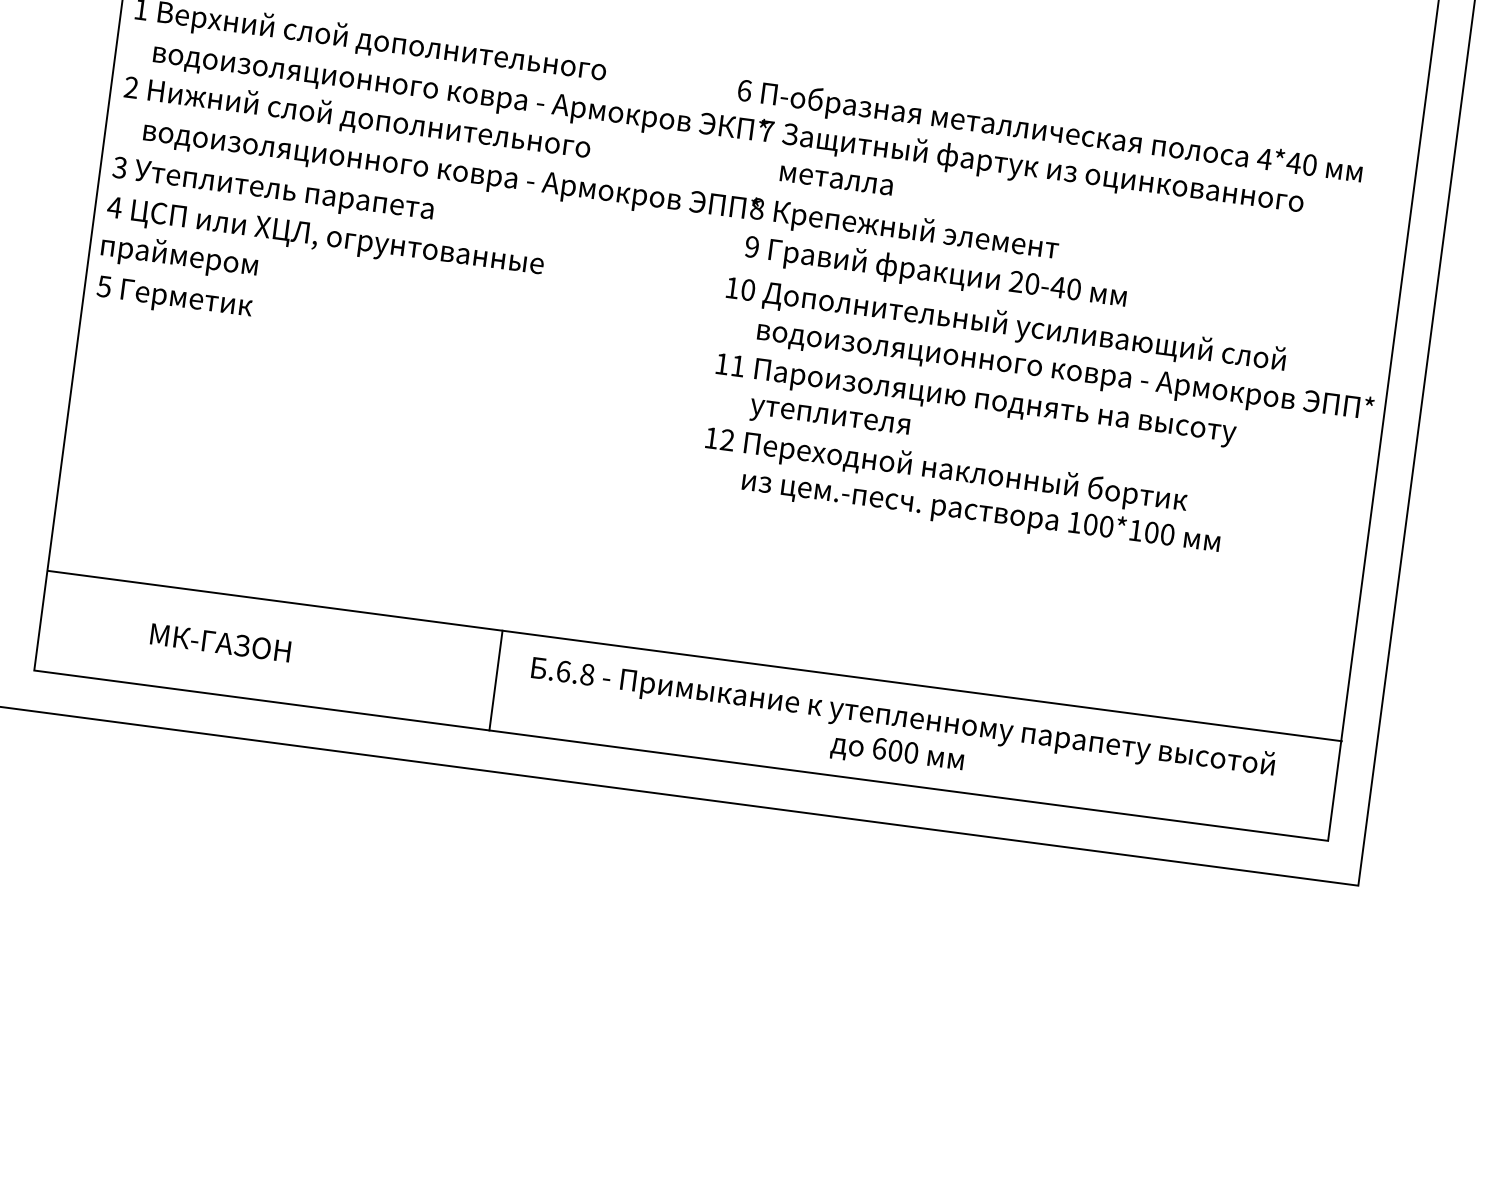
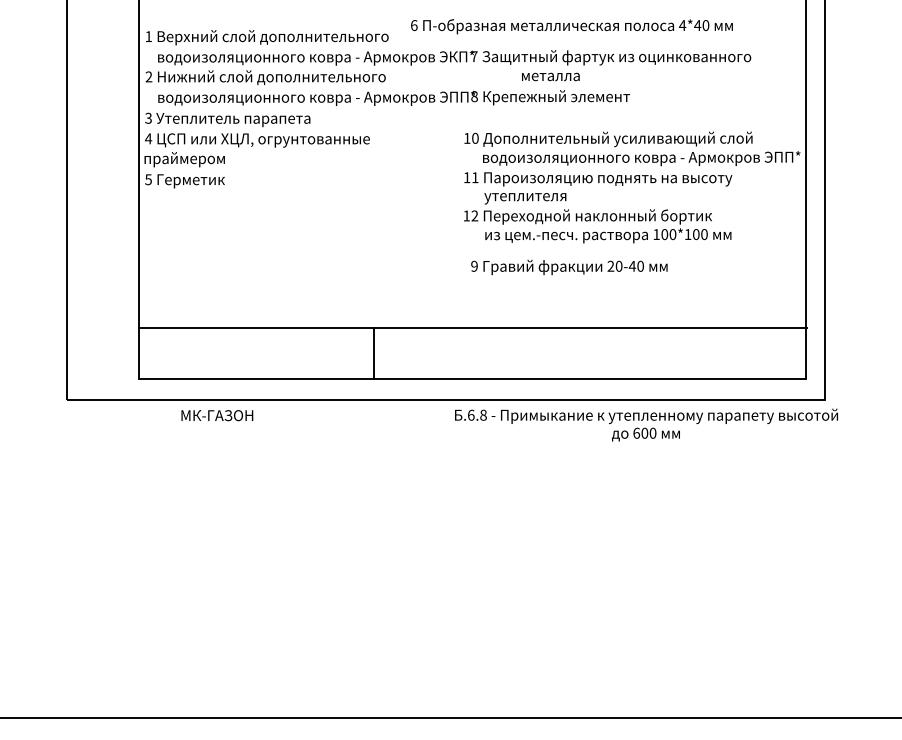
text: (1049, 132) -> (571, 26), moved
text: (835, 179) -> (550, 76), moved
text: (935, 273) -> (569, 267), moved
text: (220, 642) -> (217, 415), moved
text: (900, 734) -> (646, 424), moved

